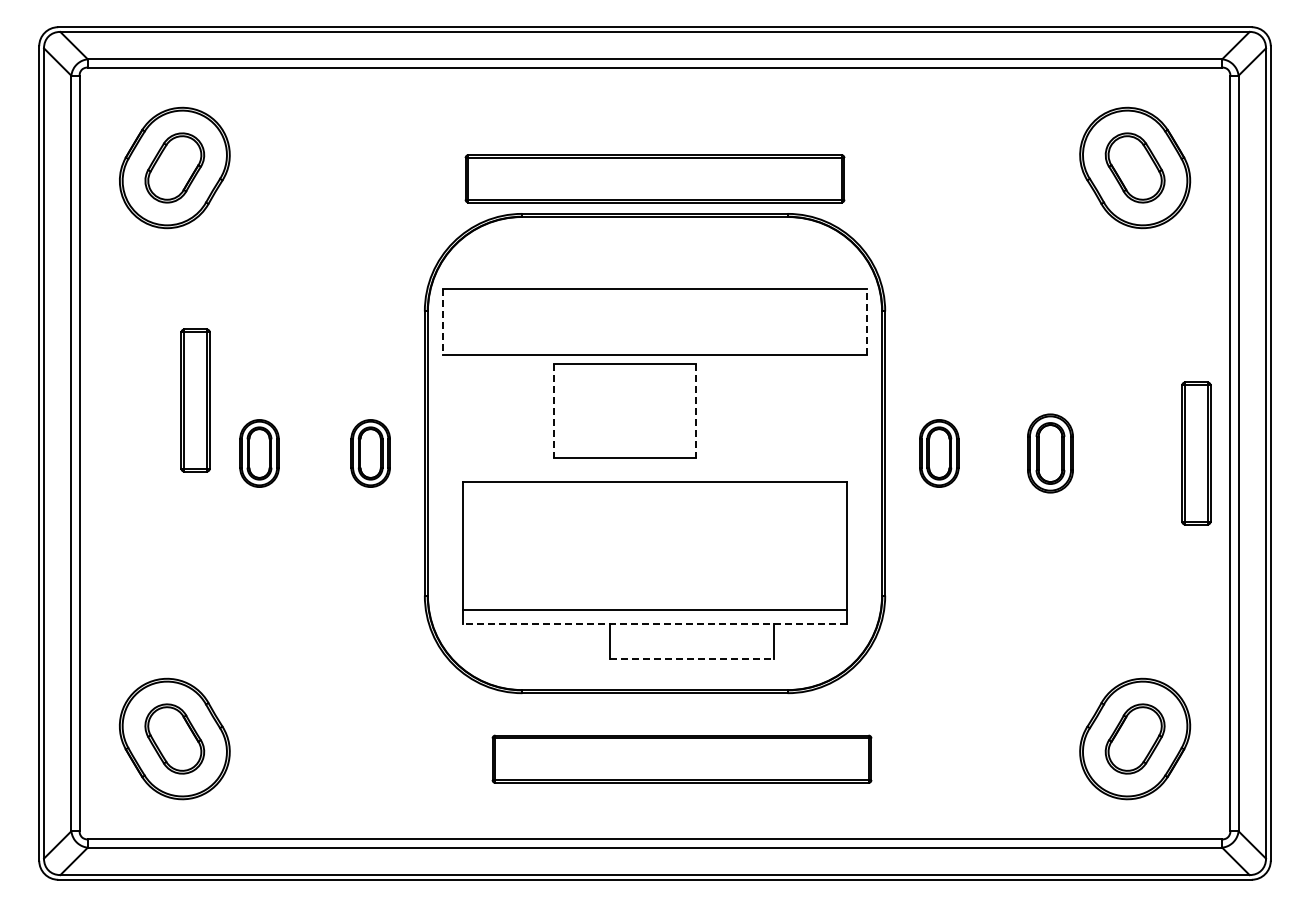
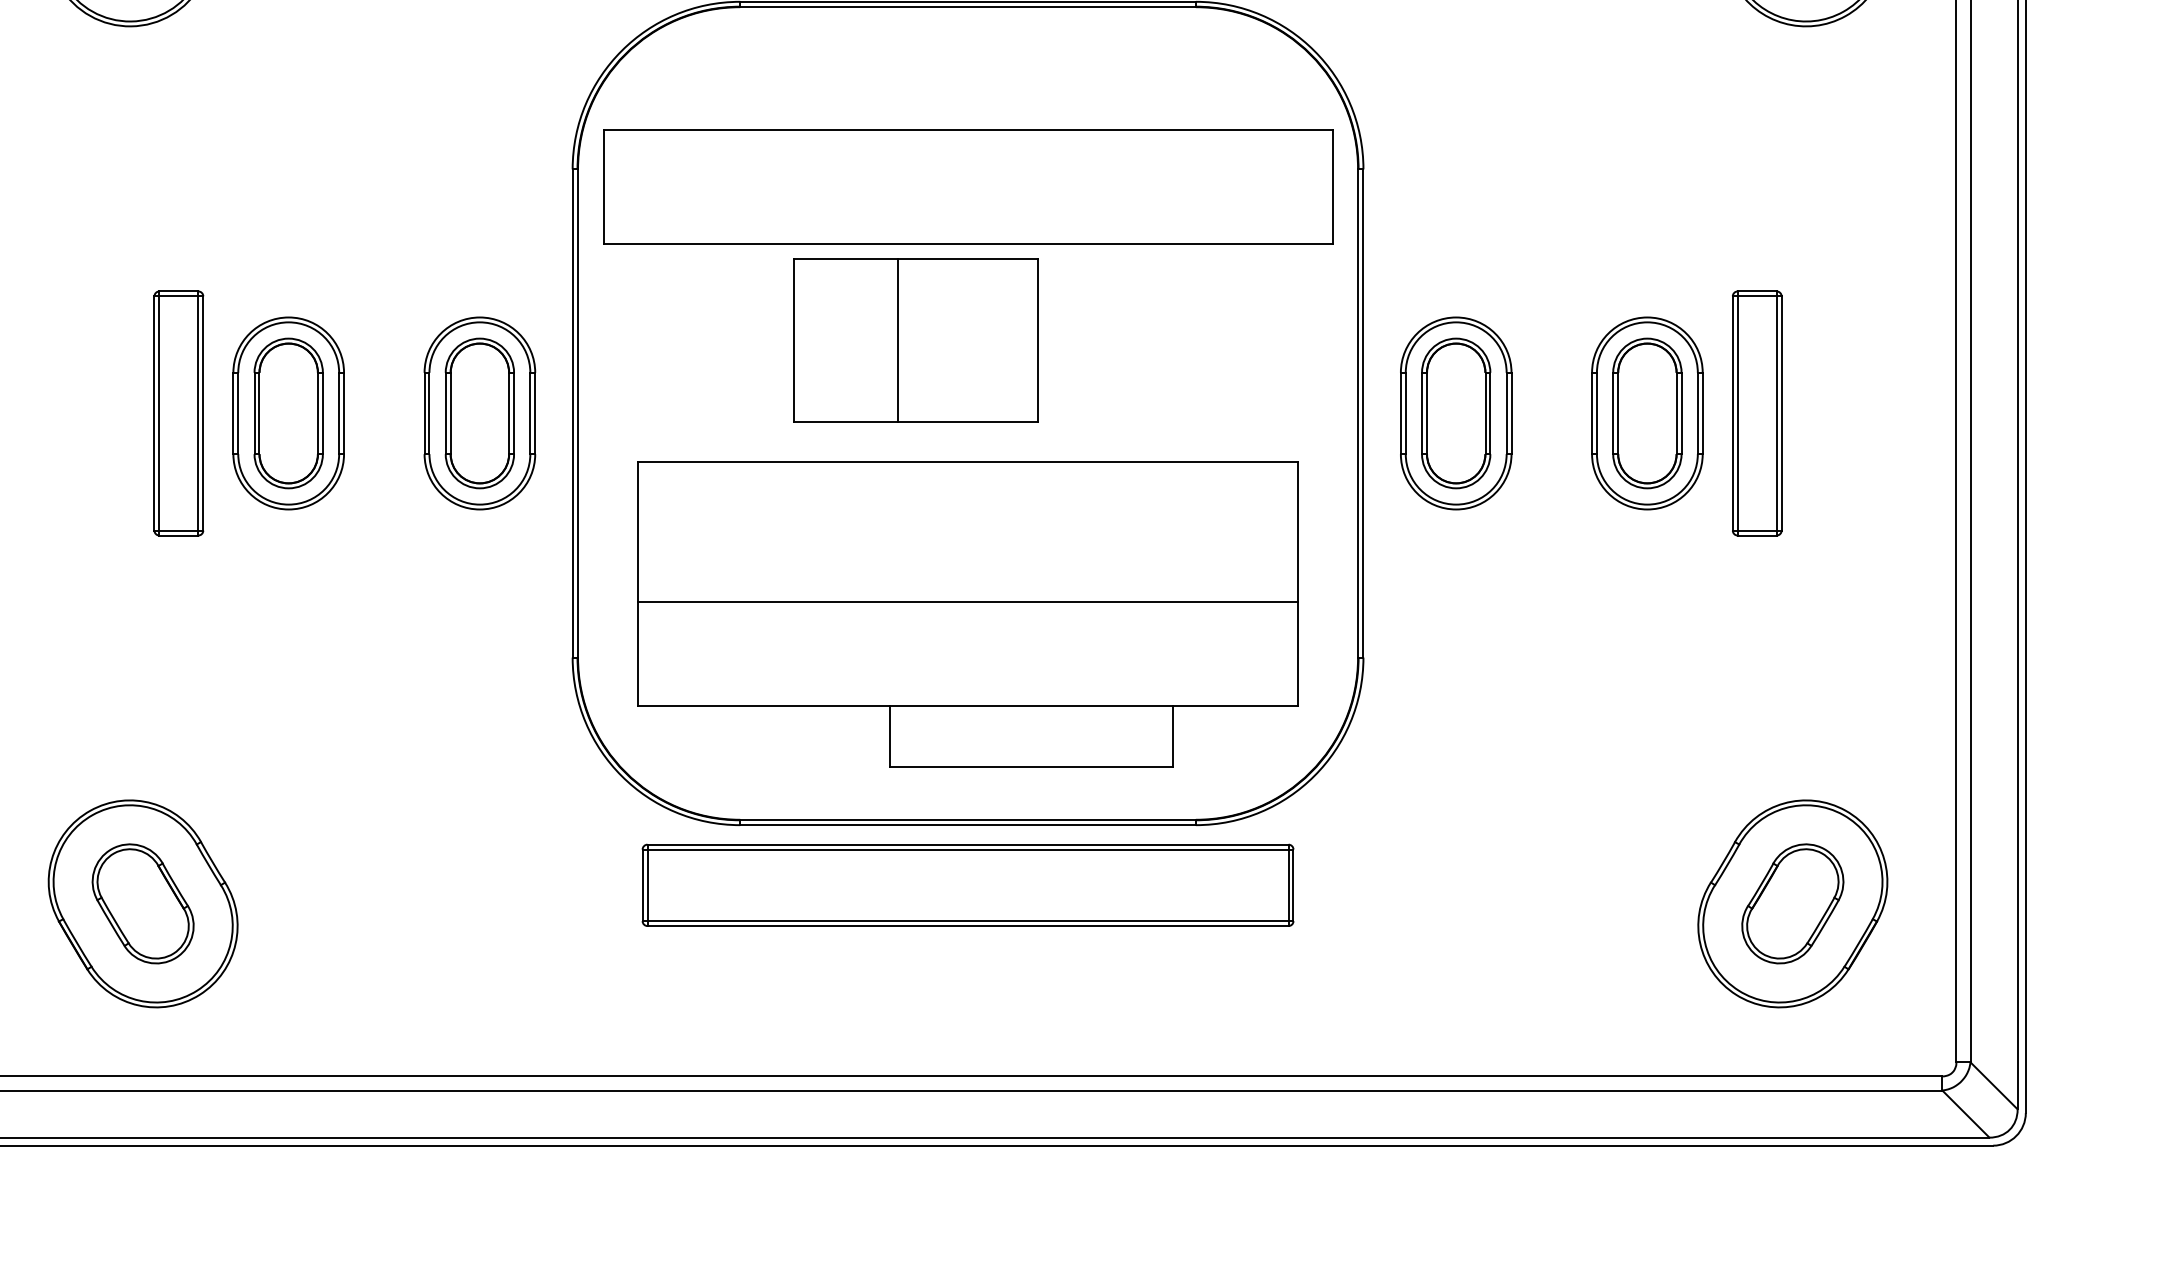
line: (867, 321) -> (1333, 186), dashed -> solid
line: (442, 322) -> (602, 188), dashed -> solid
part: (195, 400) -> (178, 413), moved
line: (614, 410) -> (898, 339), added
line: (553, 411) -> (793, 341), dashed -> solid
line: (695, 411) -> (1037, 341), dashed -> solid
part: (259, 453) -> (288, 413), size x1.67
part: (370, 453) -> (479, 413), size x1.67
part: (939, 453) -> (1456, 413), size x1.67
part: (1050, 453) -> (1647, 413), size x1.43
part: (1196, 453) -> (1757, 413), moved
line: (654, 610) -> (967, 602), moved
line: (654, 624) -> (967, 707), dashed -> solid
line: (692, 659) -> (1032, 767), dashed -> solid
part: (681, 758) -> (967, 884), moved

